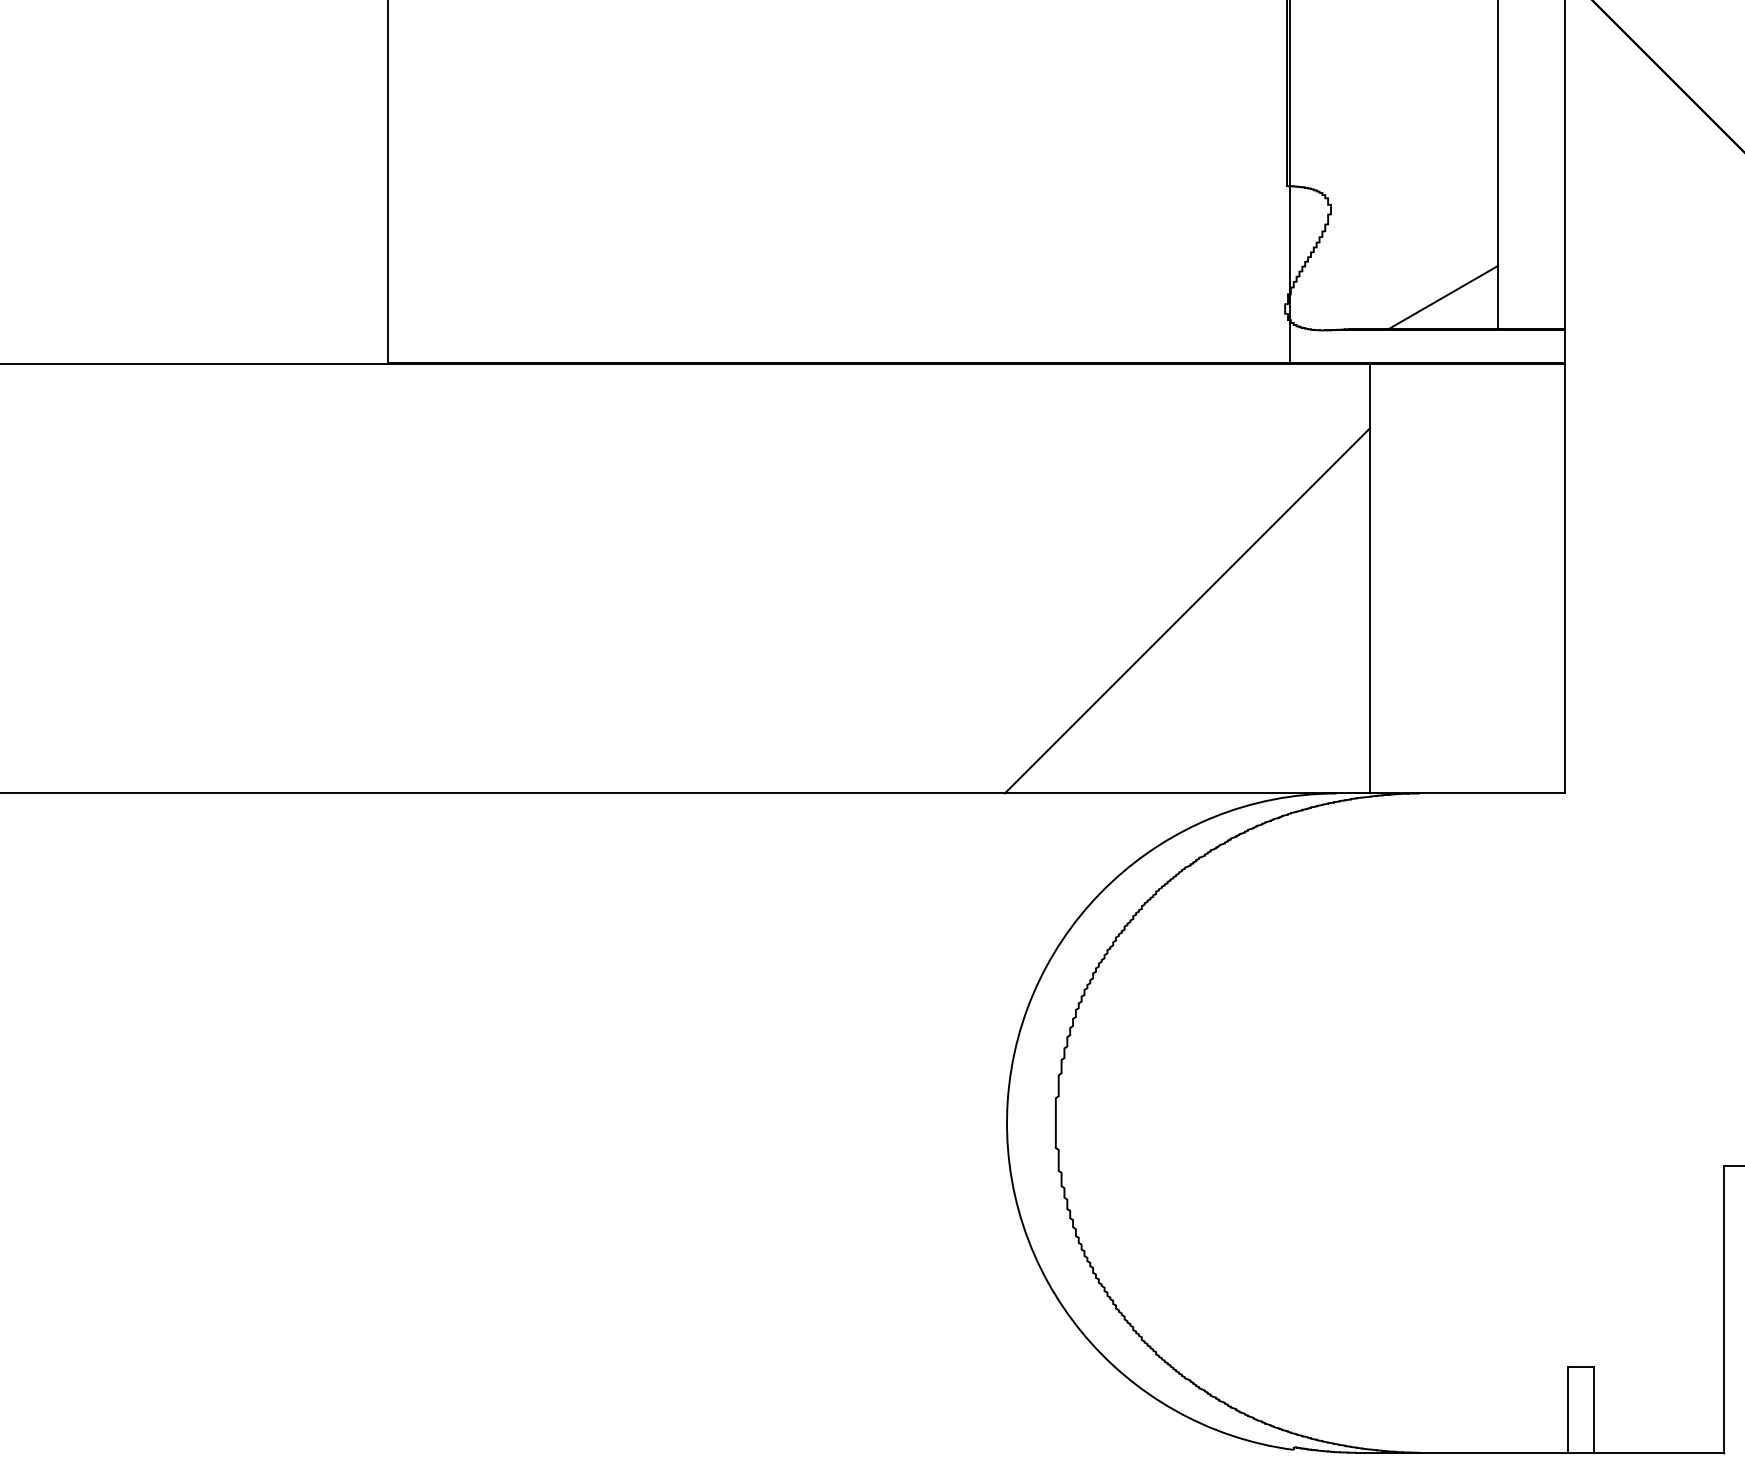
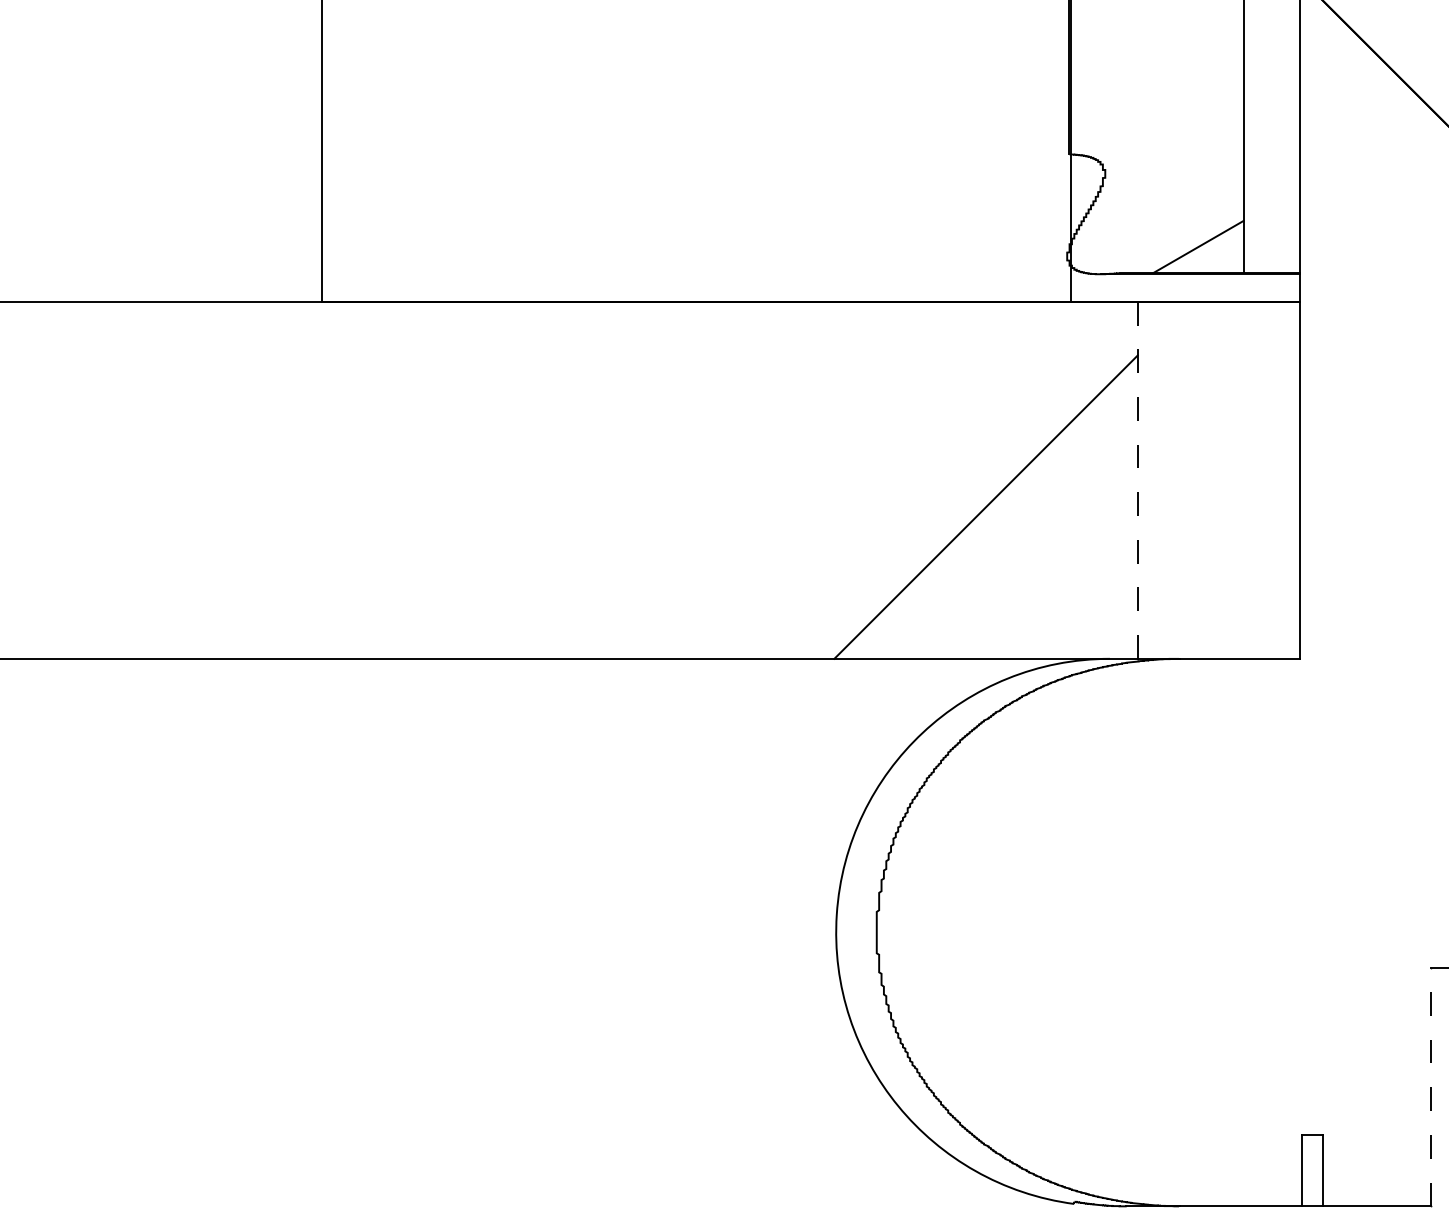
line: (1369, 578) -> (1137, 480), solid -> dashed
line: (1723, 1308) -> (1431, 1086), solid -> dashed

